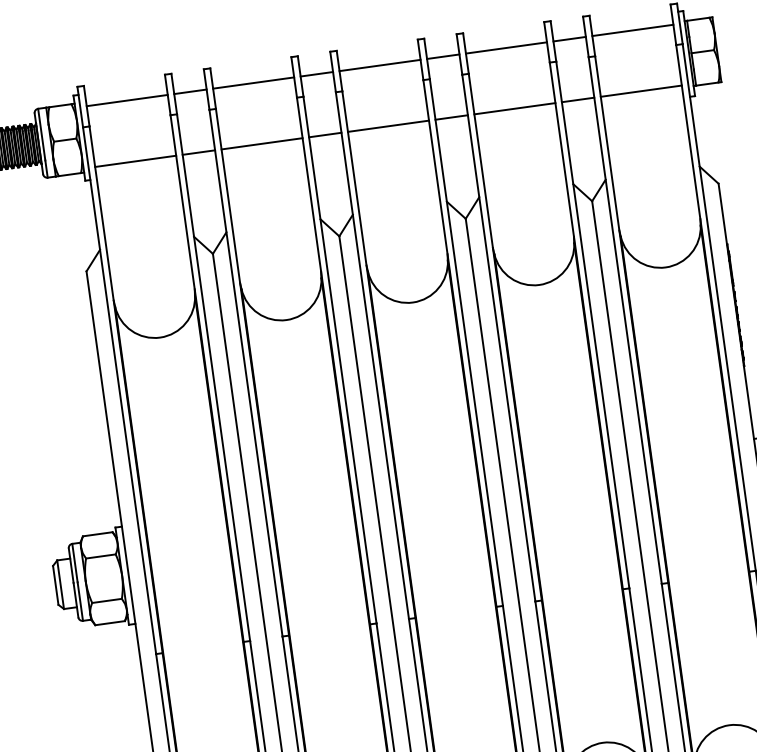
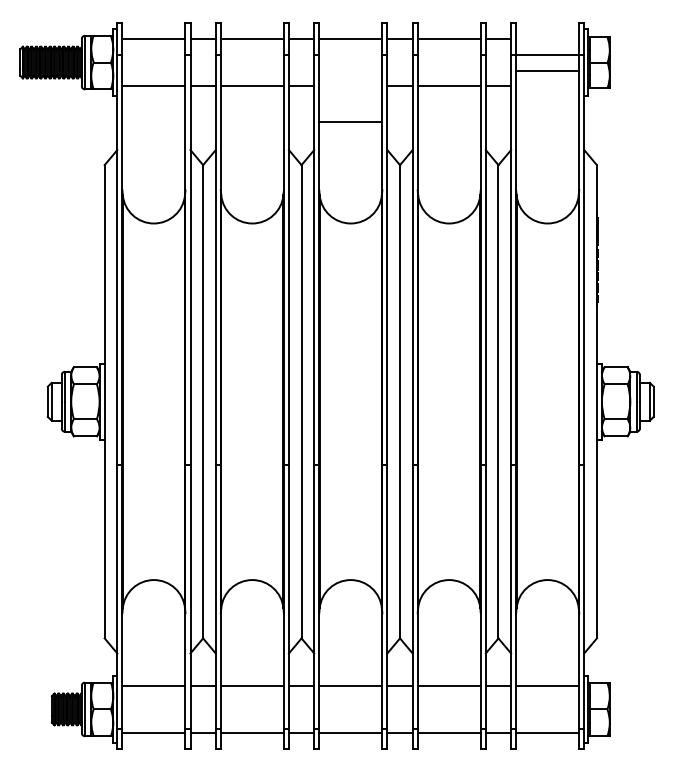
line: (632, 29) -> (547, 70), moved
line: (641, 91) -> (547, 55), moved
line: (388, 126) -> (350, 122), moved

